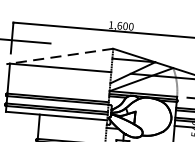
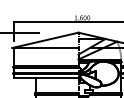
line: (58, 56) -> (44, 40), dashed -> solid

